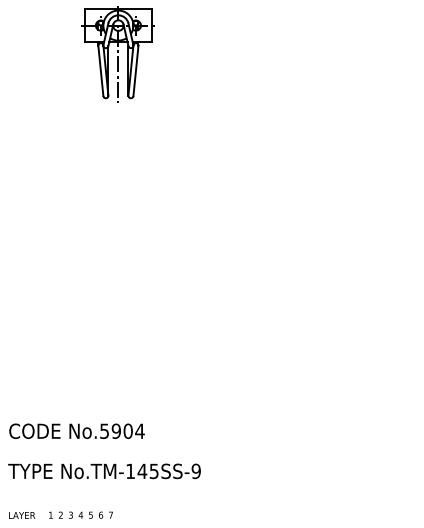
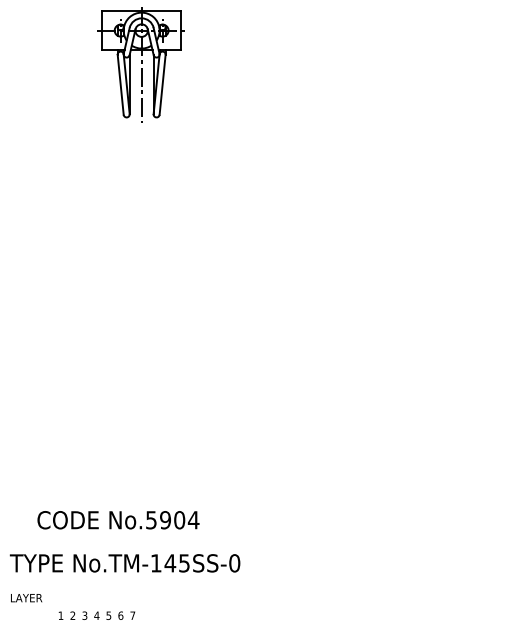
text: (76, 430) -> (117, 519), moved
text: (195, 471) -> (233, 563), No.TM-145SS-9 -> No.TM-145SS-0
text: (22, 515) -> (27, 598), moved

